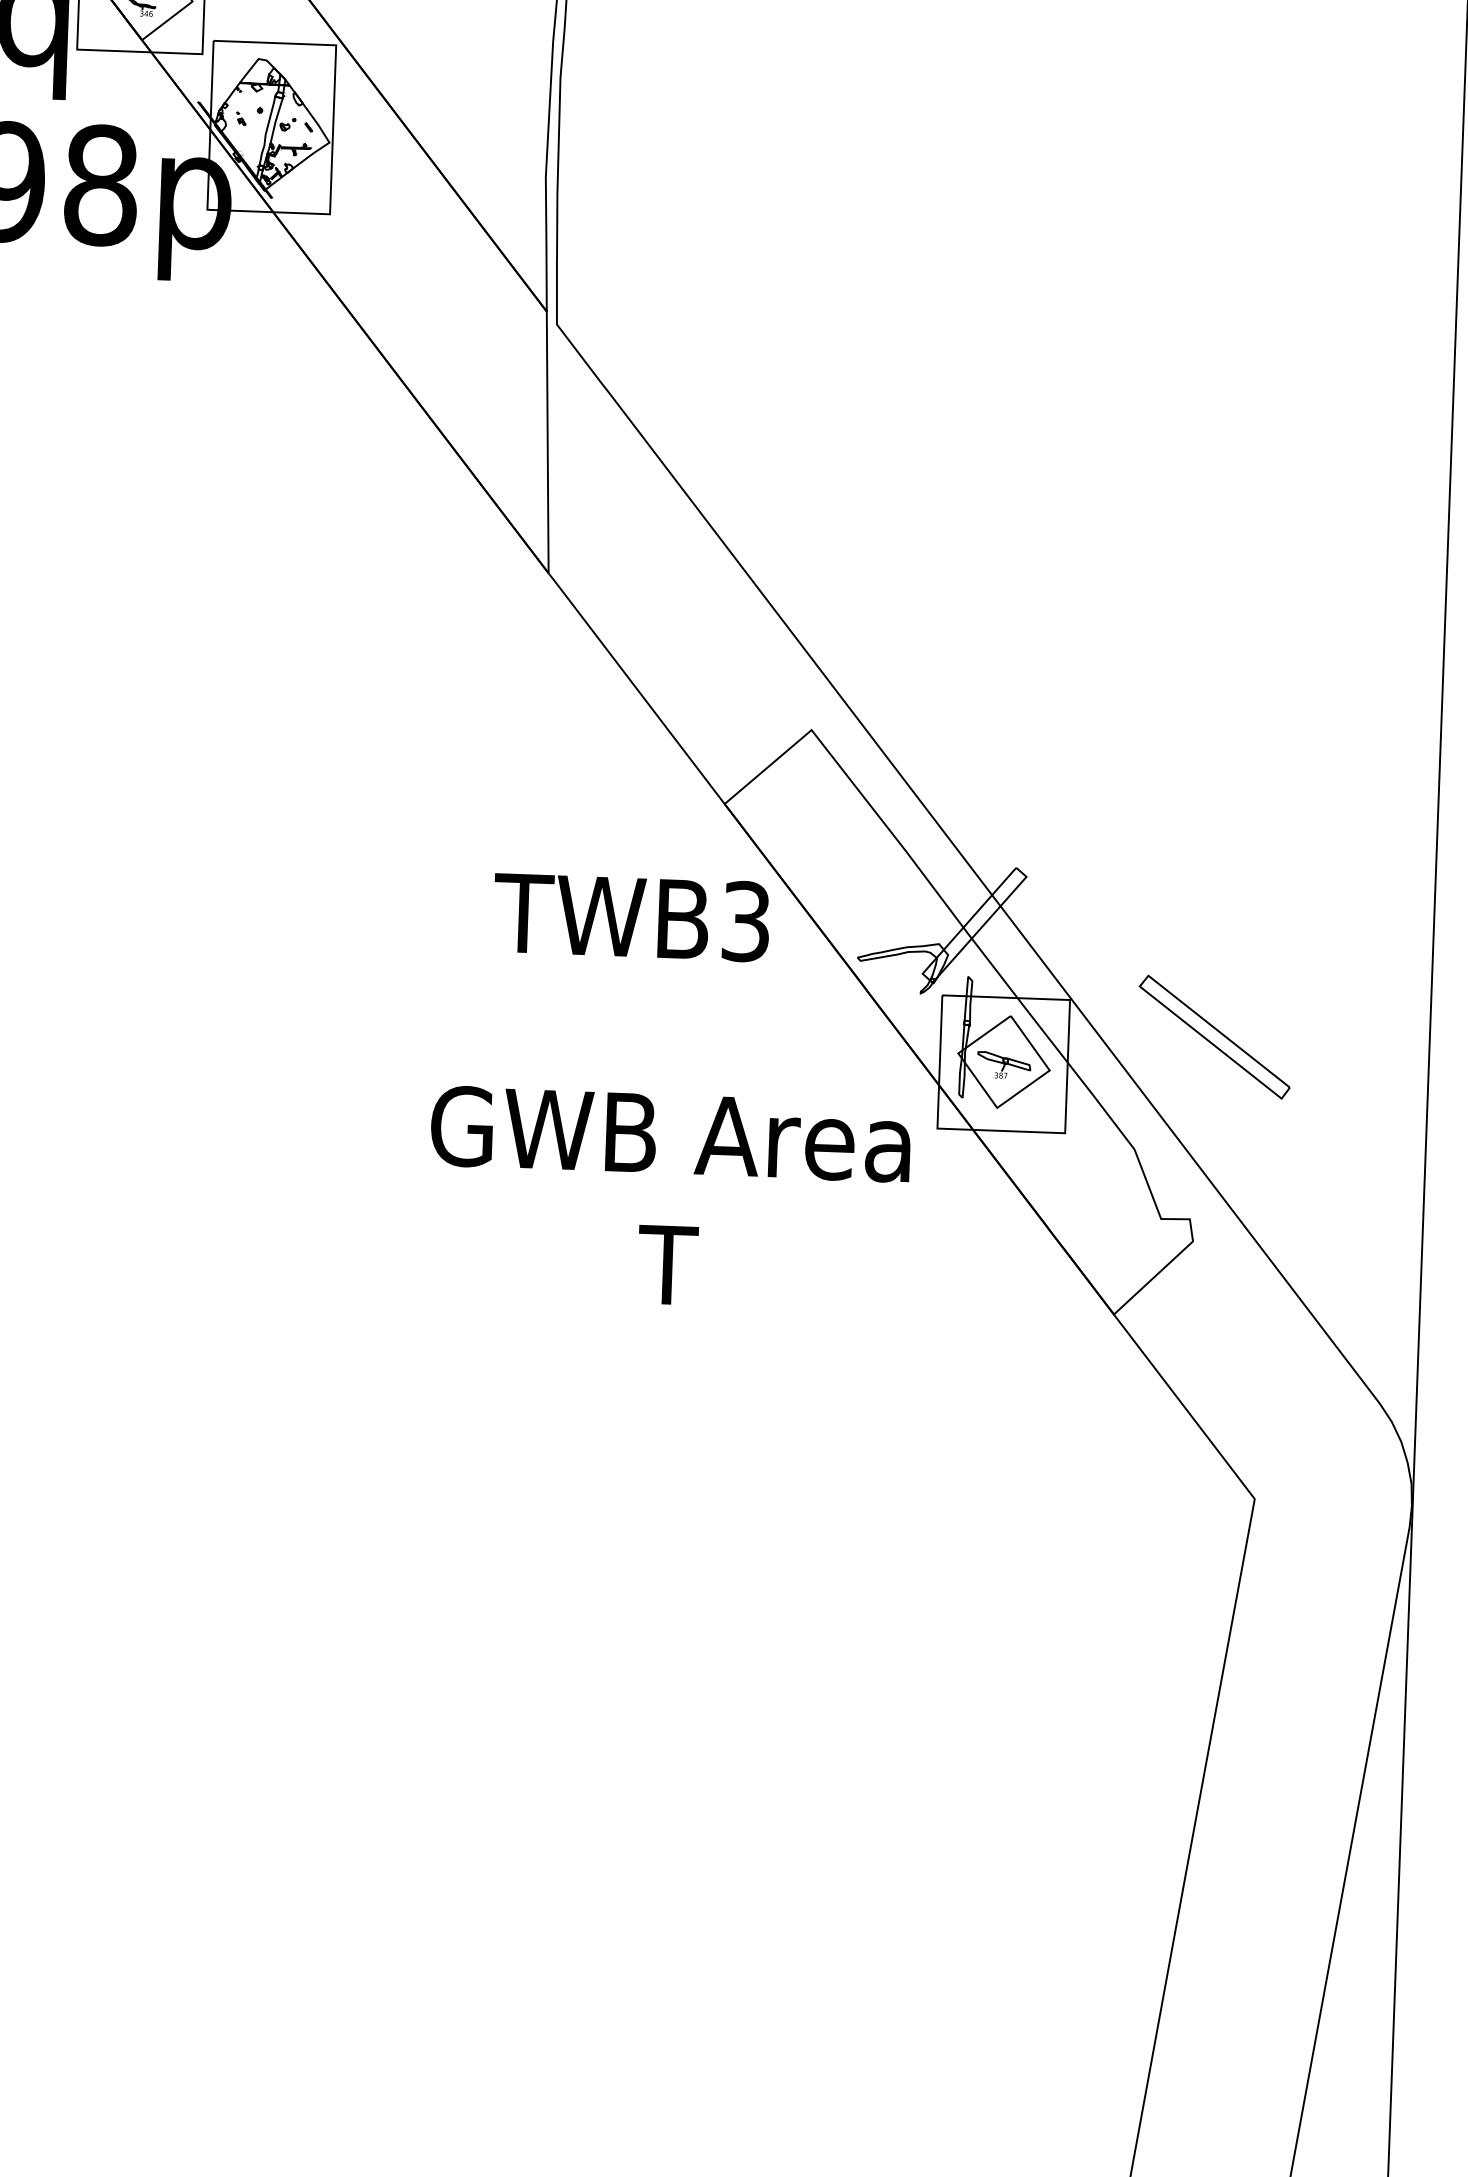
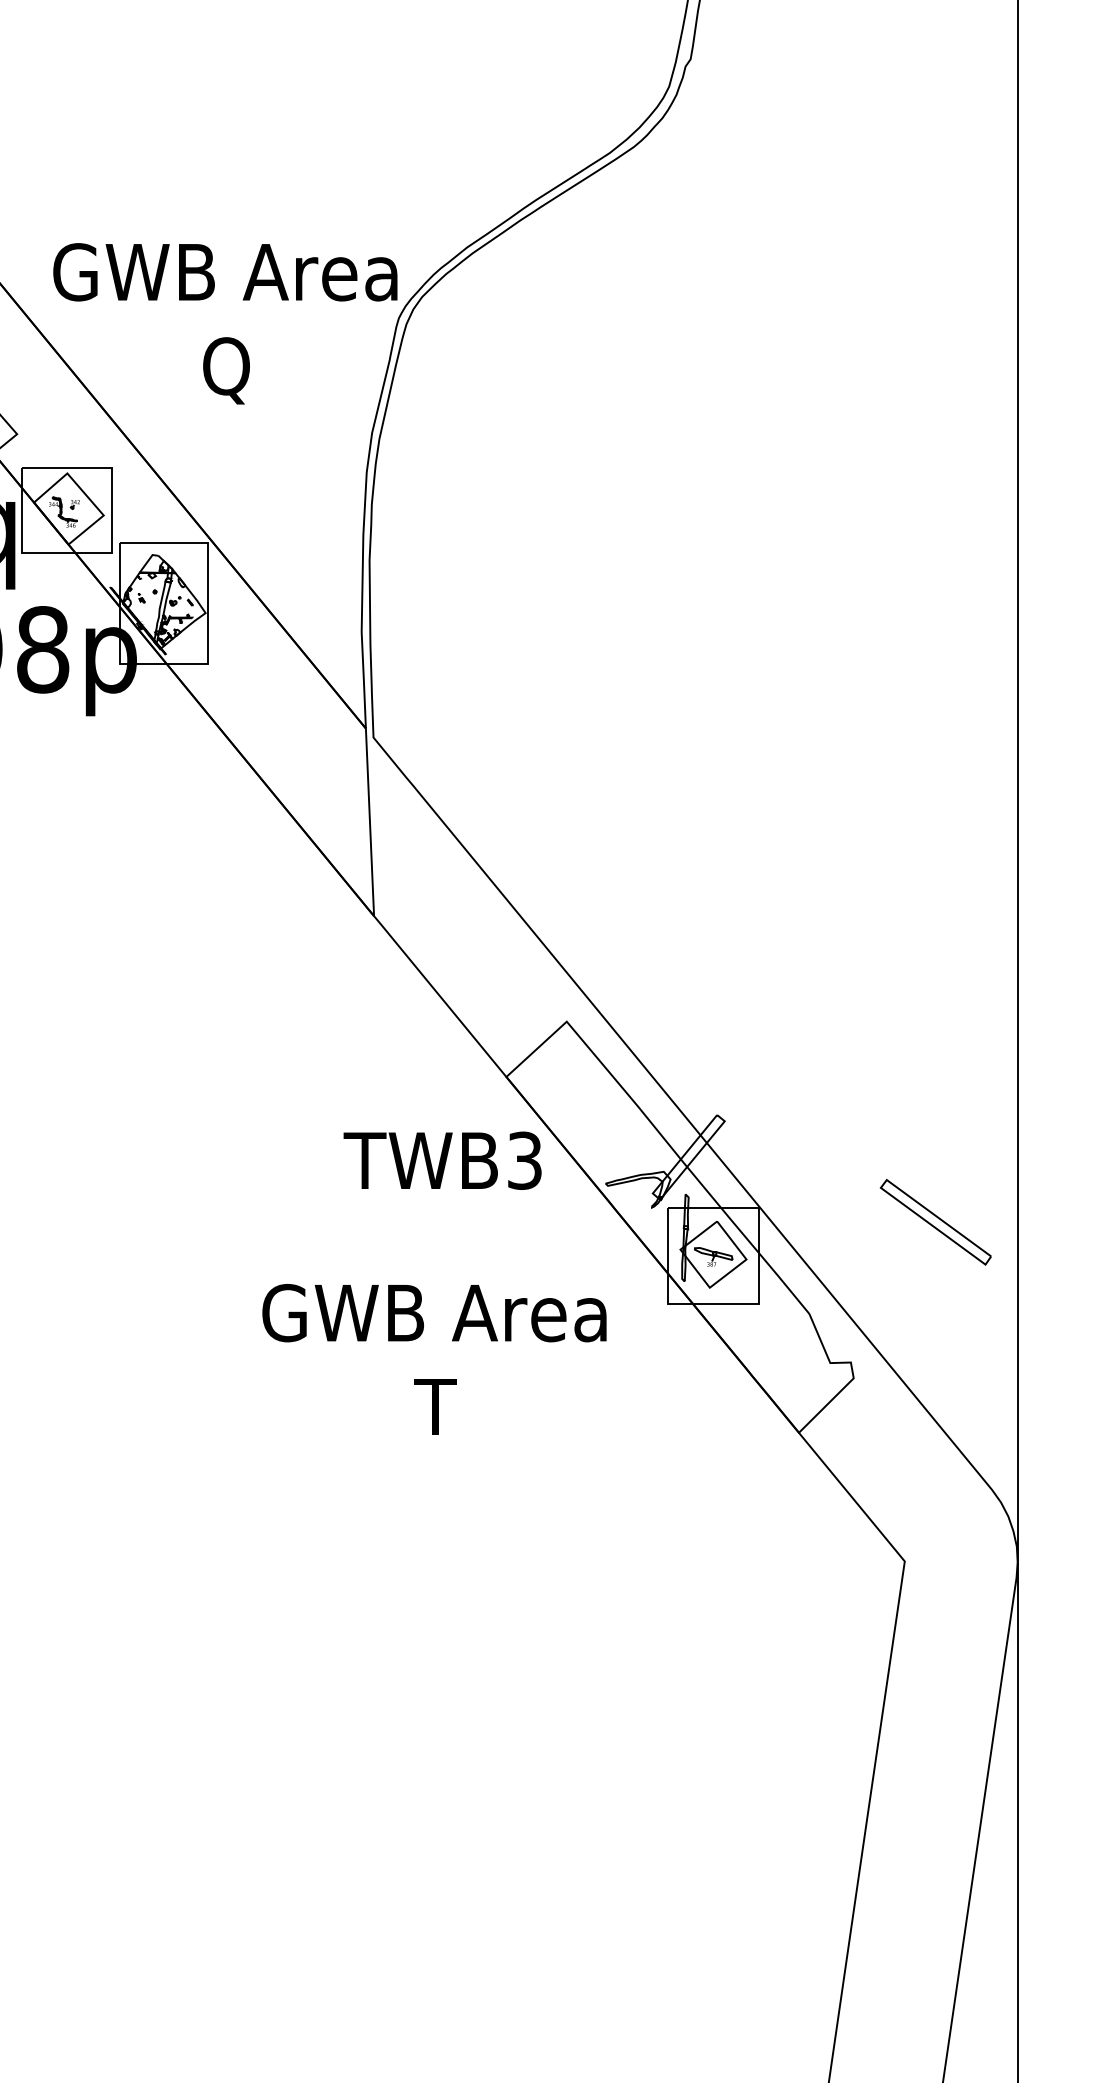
part: (1214, 1037) -> (935, 1222), moved
text: (668, 1198) -> (434, 1359), moved

